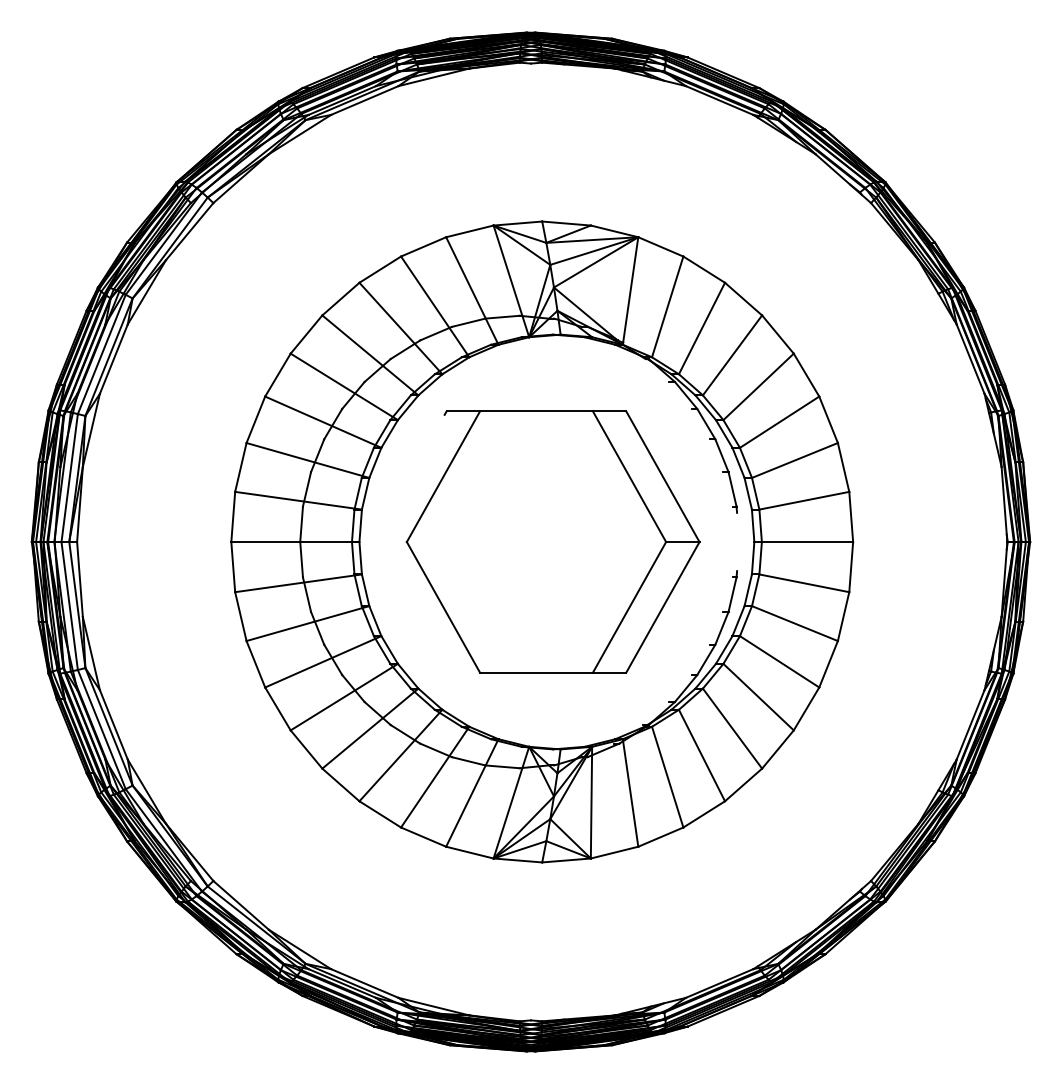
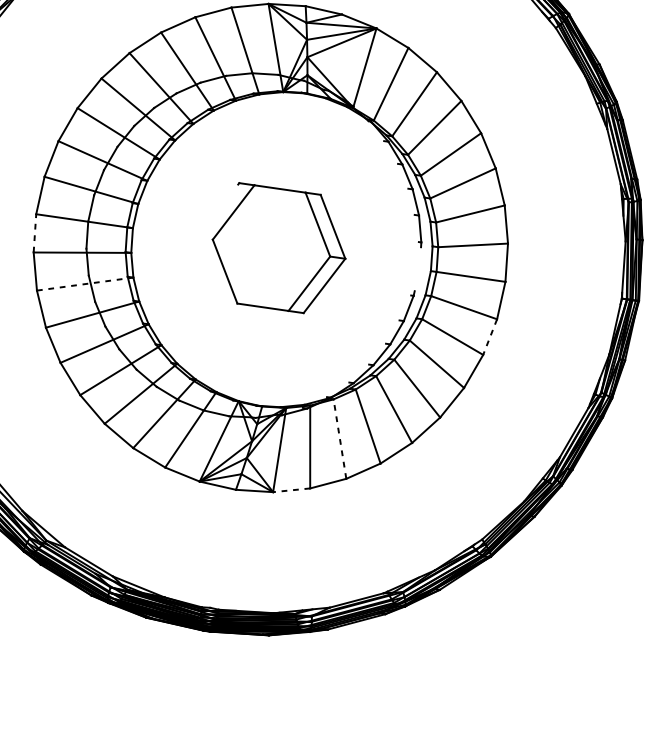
part: (552, 541) -> (278, 248), size x0.6
line: (233, 566) -> (35, 232), solid -> dashed
line: (843, 617) -> (489, 337), solid -> dashed
line: (307, 623) -> (84, 283), solid -> dashed
line: (667, 777) -> (339, 439), solid -> dashed
line: (614, 852) -> (291, 490), solid -> dashed

